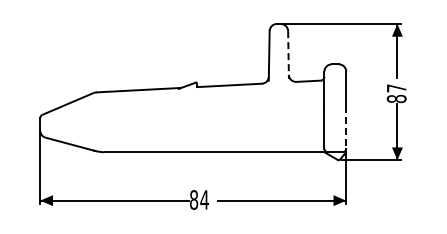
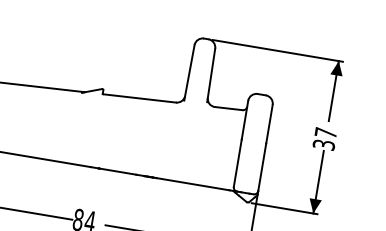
line: (288, 54) -> (211, 74), dashed -> solid
text: (396, 98) -> (323, 144), 87 -> 37
line: (346, 127) -> (262, 167), dashed -> solid

